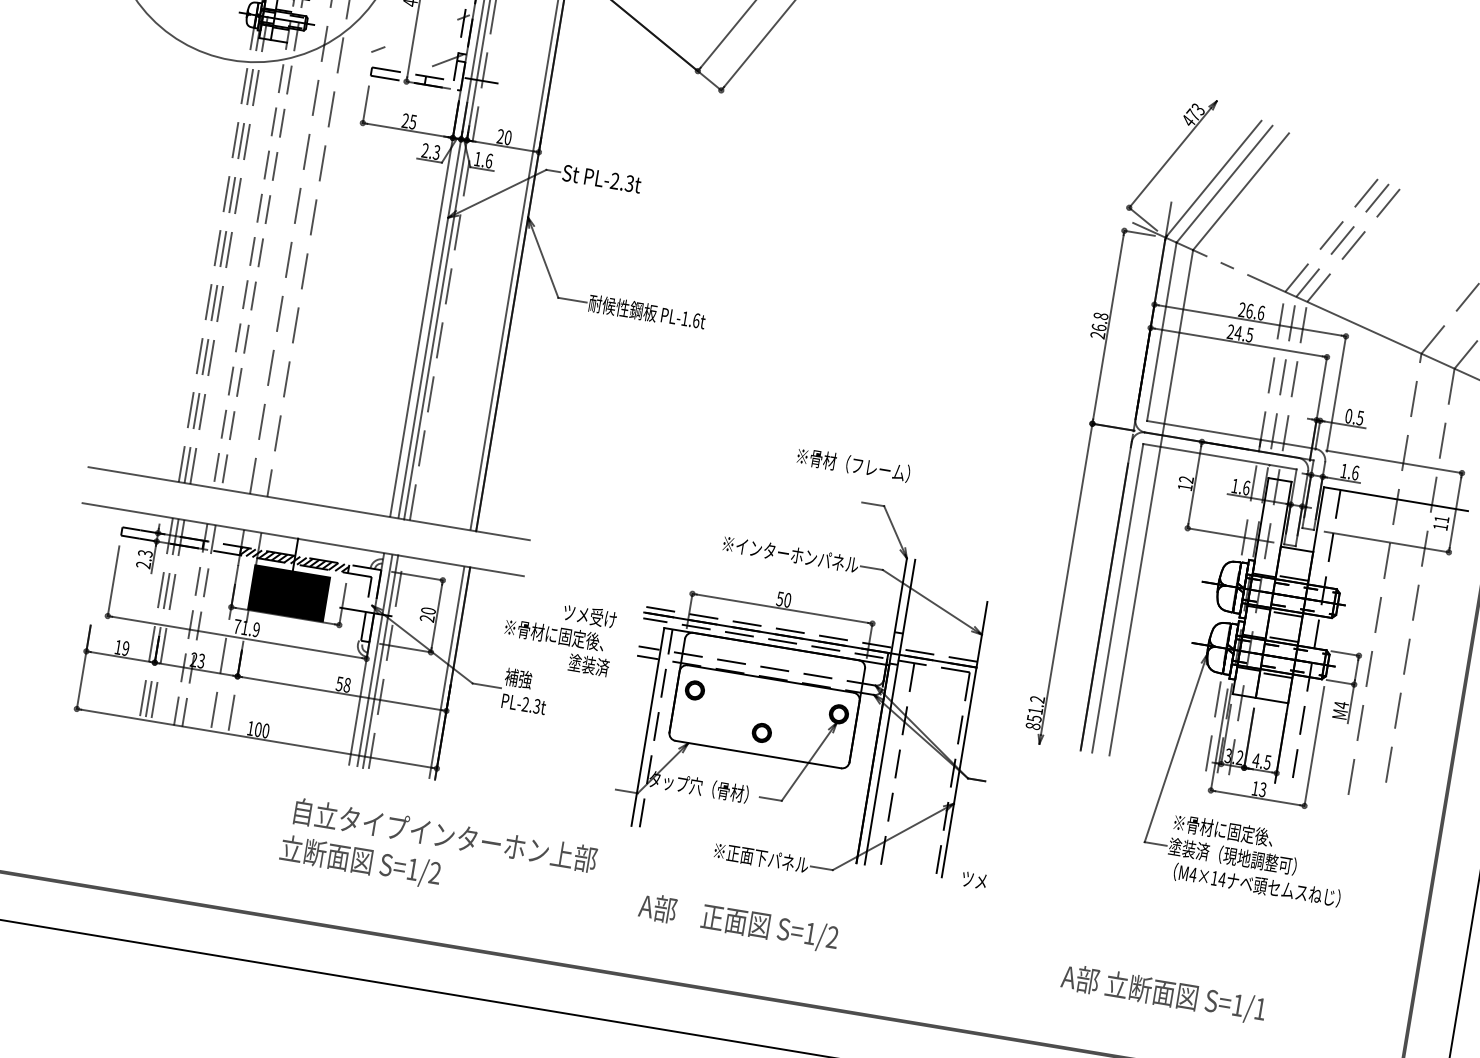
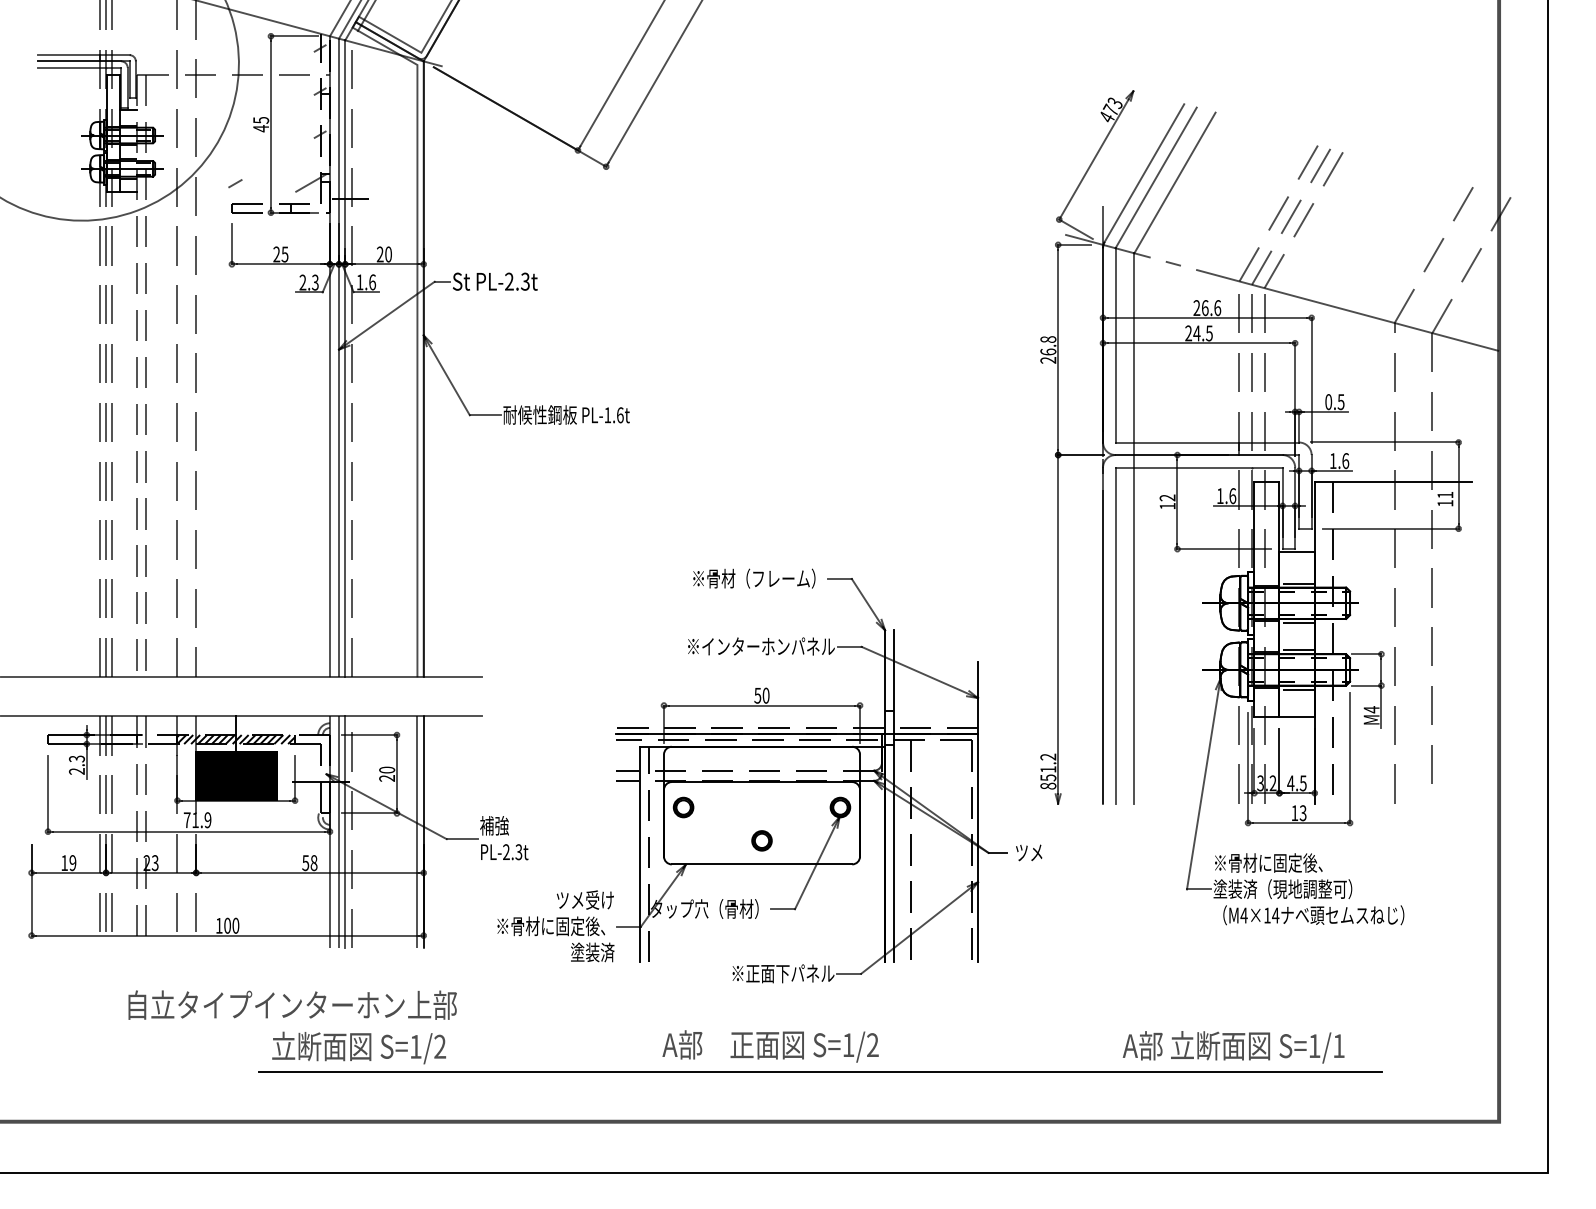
text: (853, 464) -> (754, 578), moved
text: (558, 635) -> (555, 926), moved
text: (445, 834) -> (292, 1004), moved
text: (974, 880) -> (1029, 852), moved
line: (779, 954) -> (819, 1072), added

